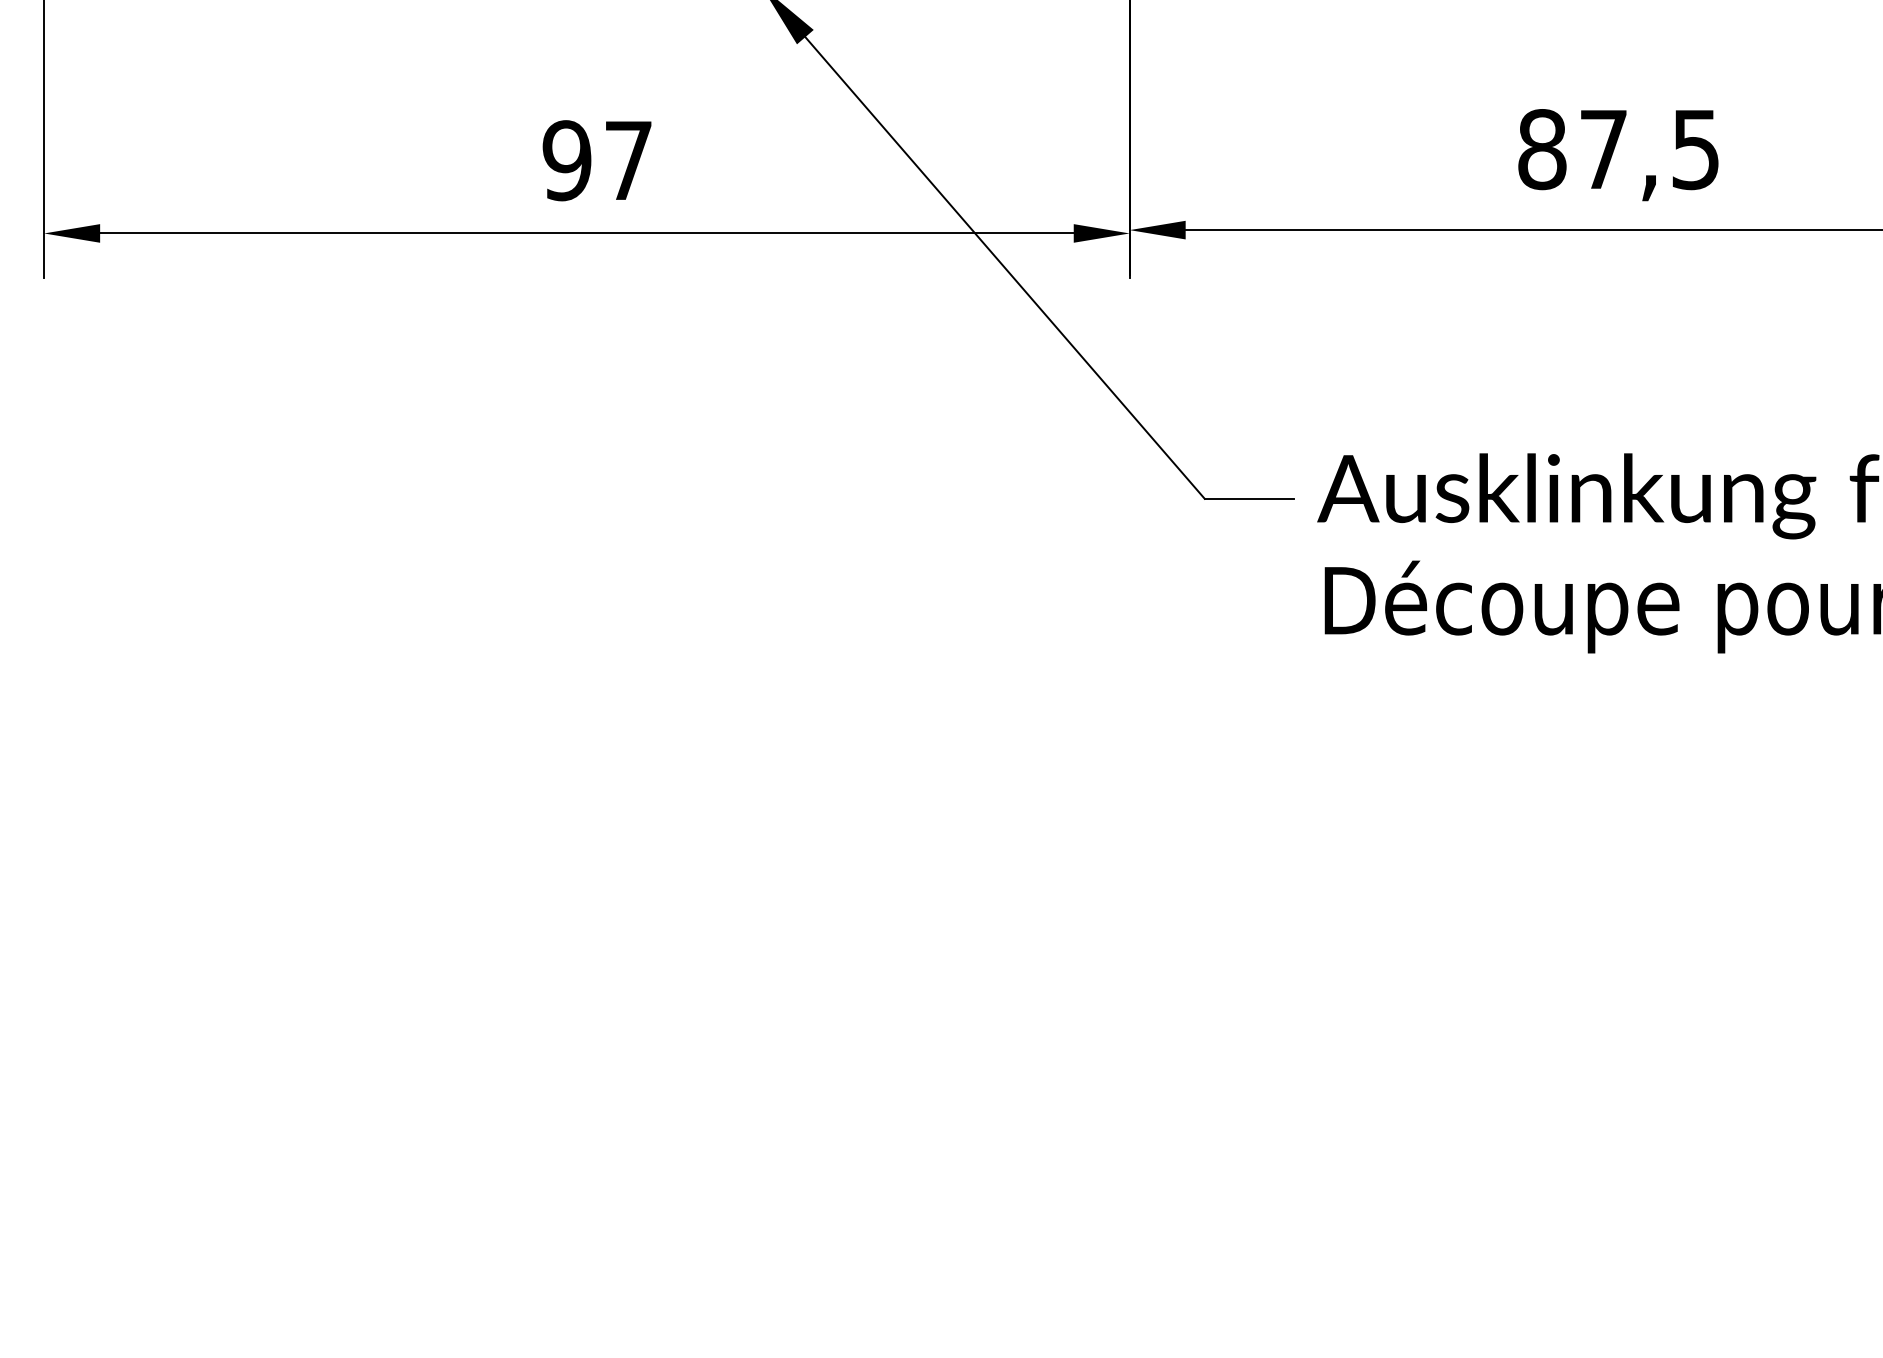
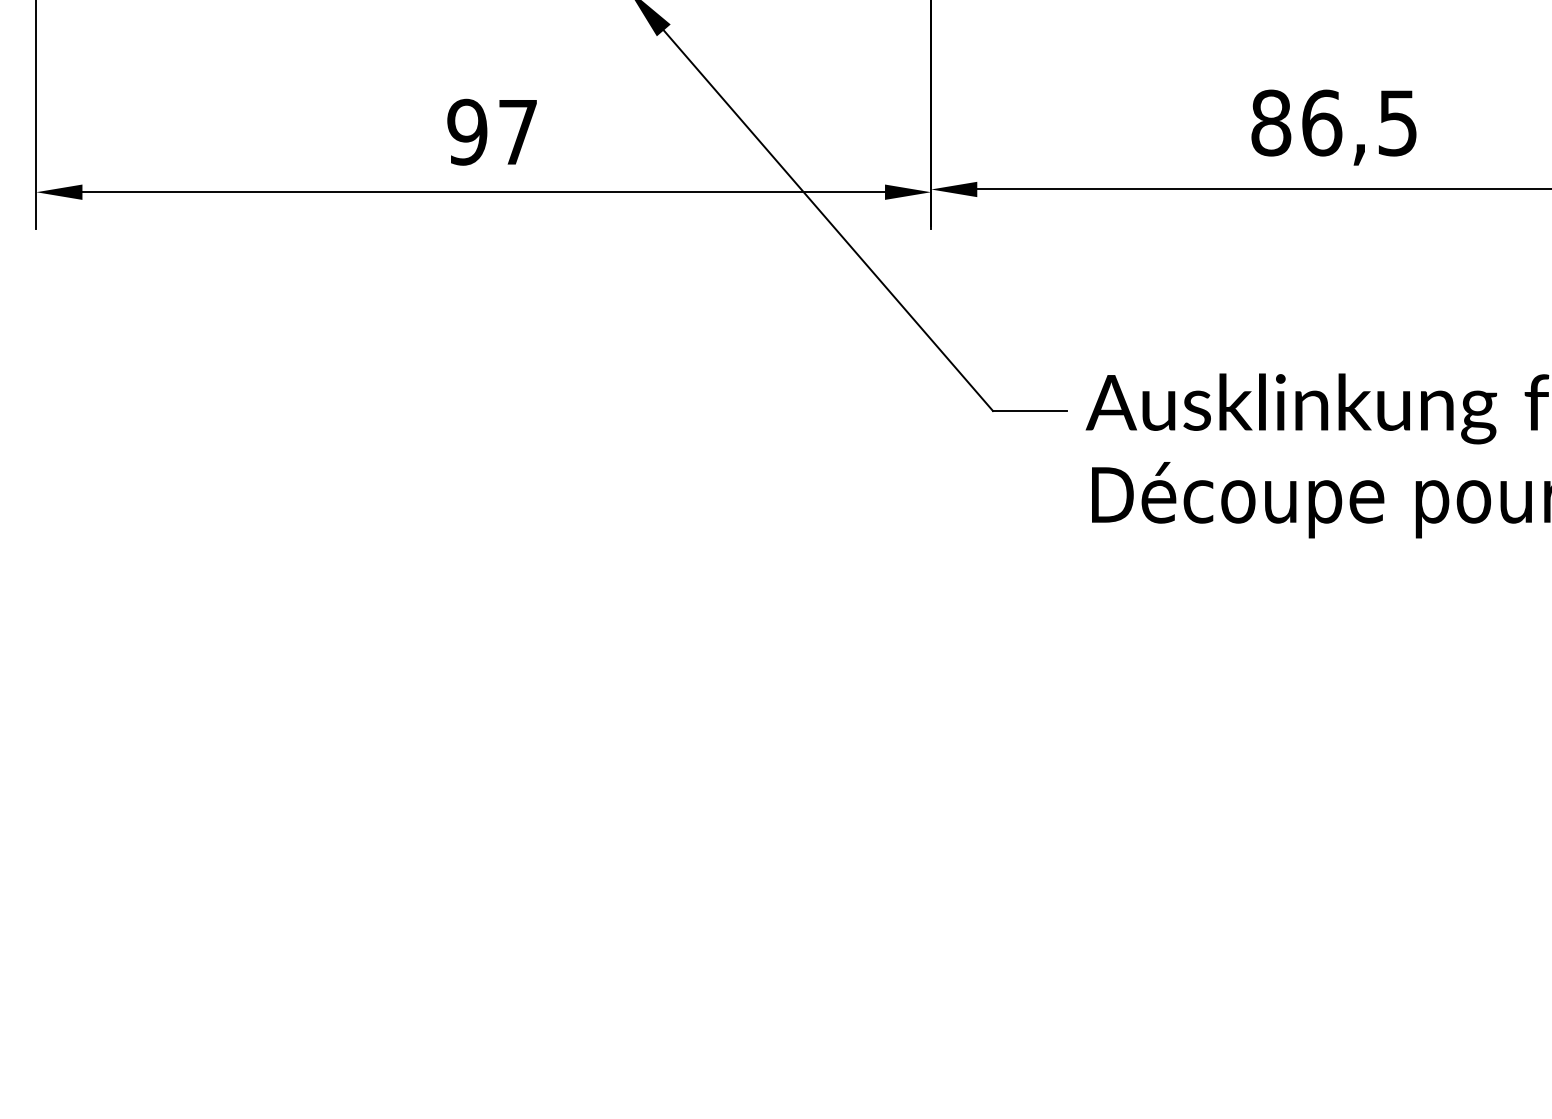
text: (1604, 149) -> (1322, 123), 87,5 -> 86,5

